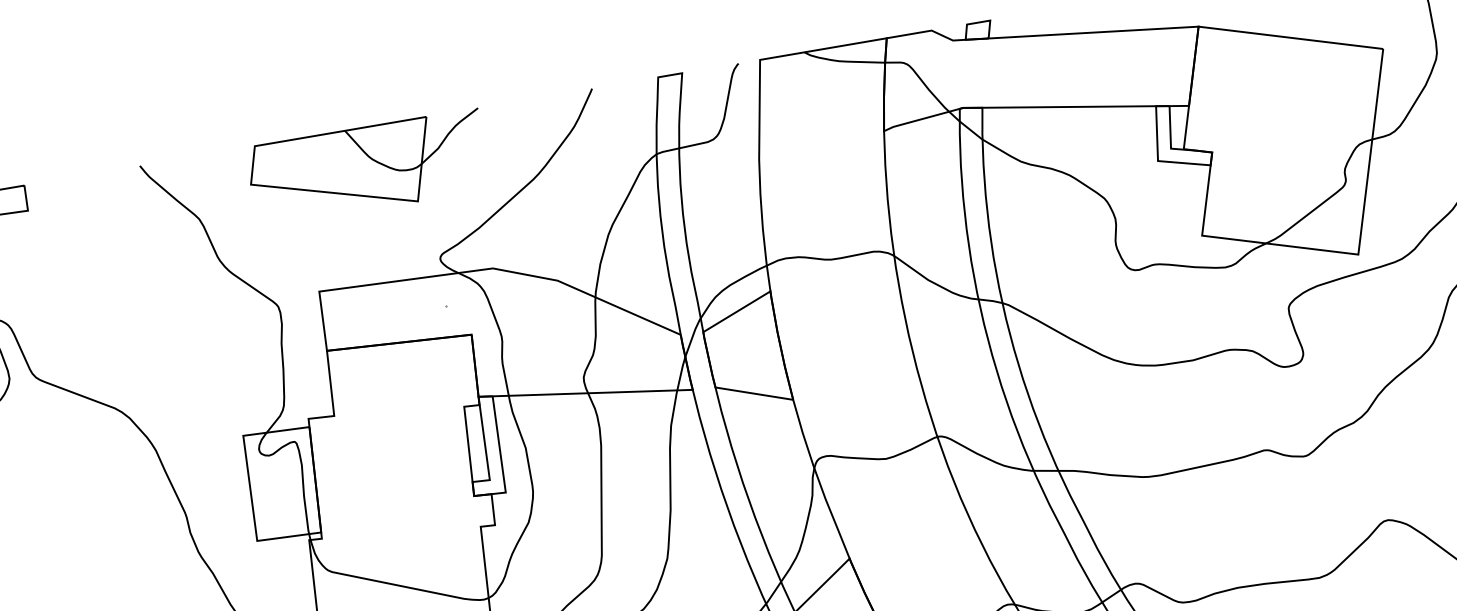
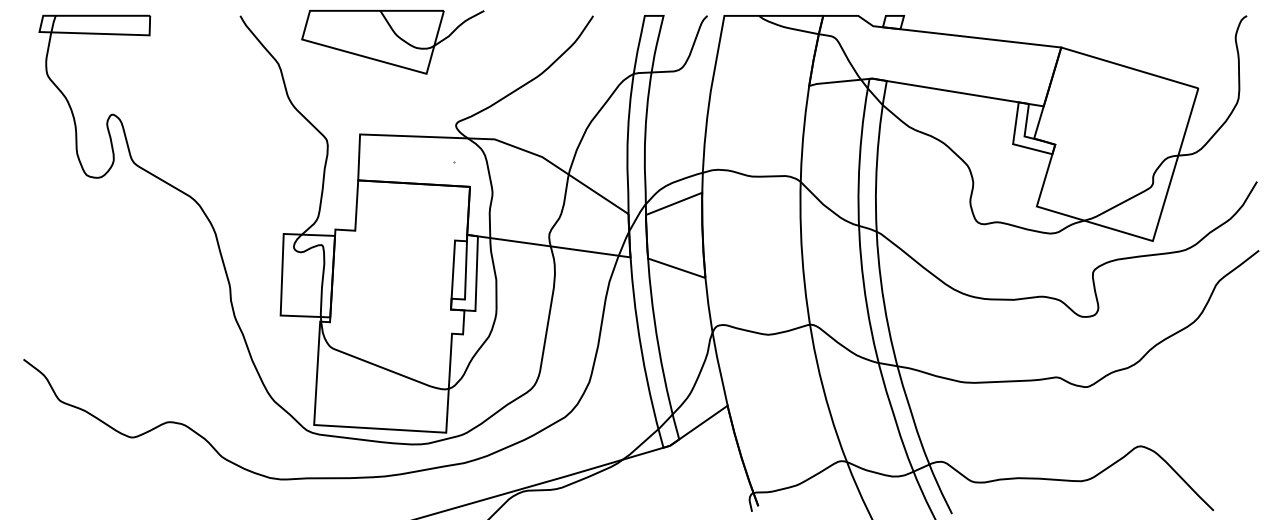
part: (367, 168) -> (392, 42), moved

